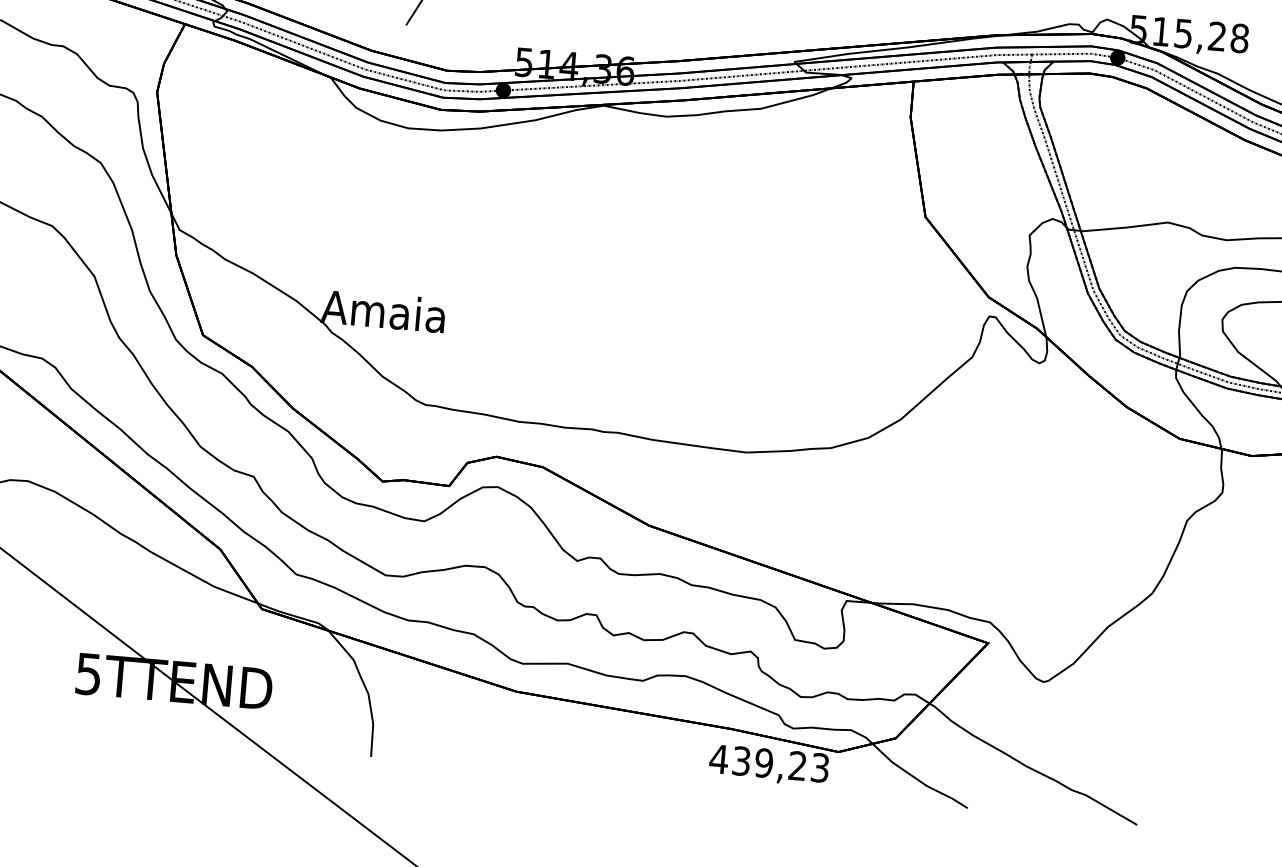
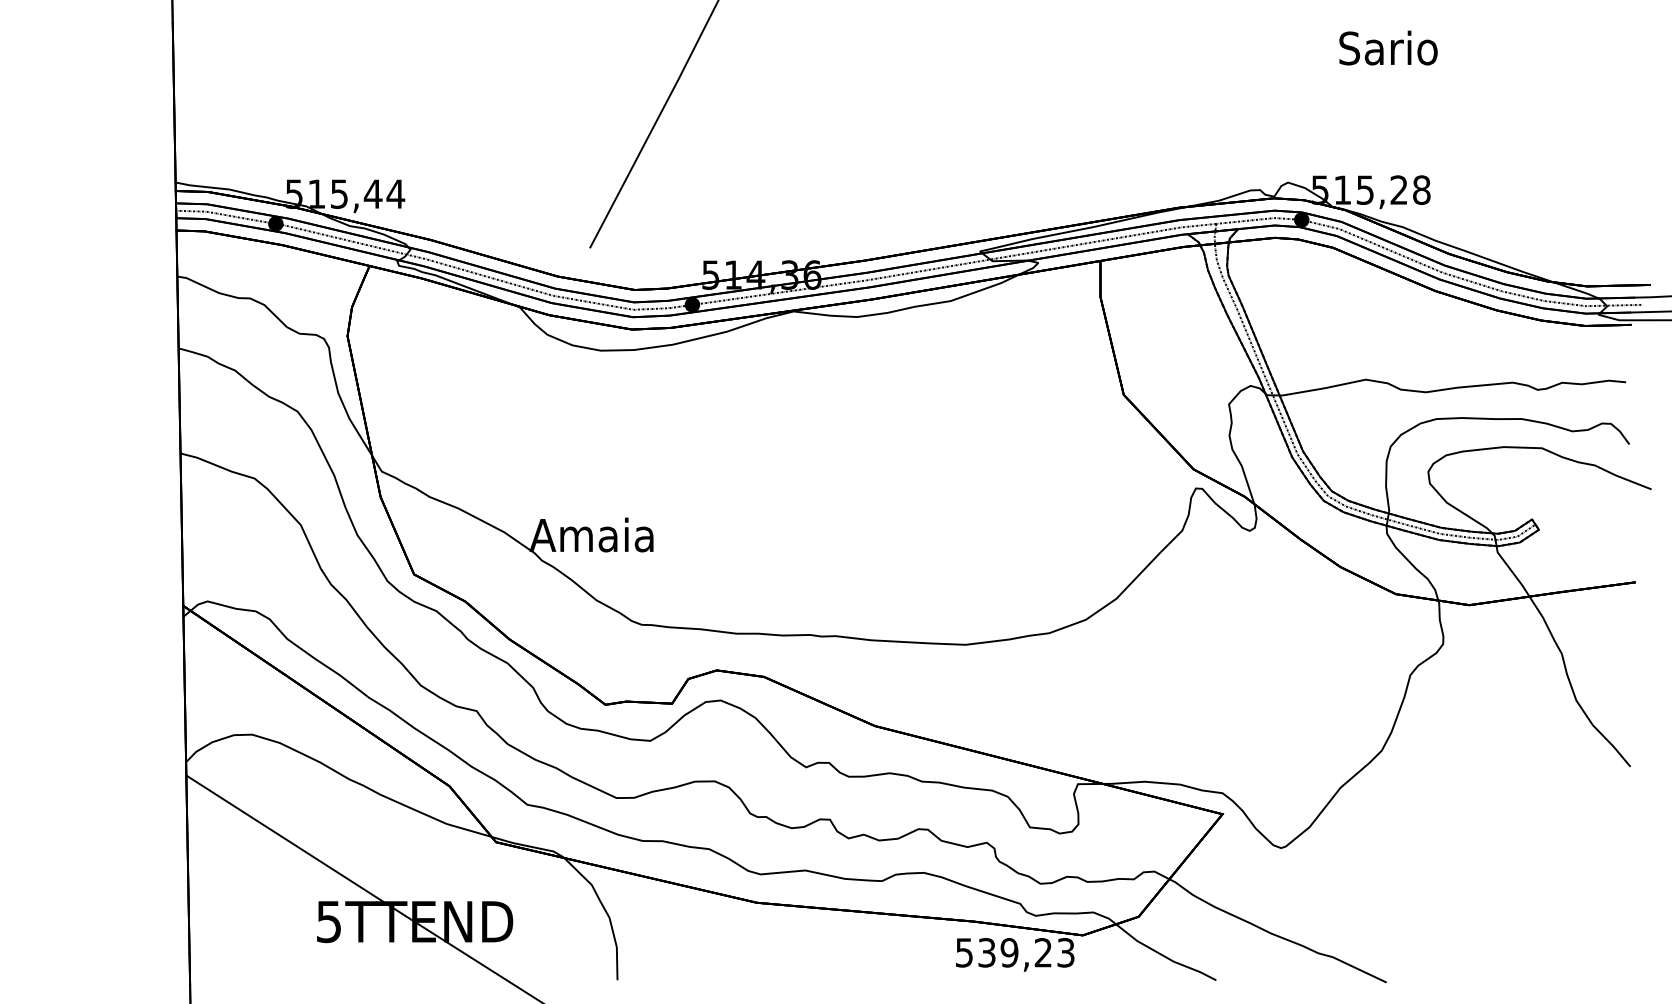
text: (719, 758) -> (964, 952), 439,23 -> 539,23

